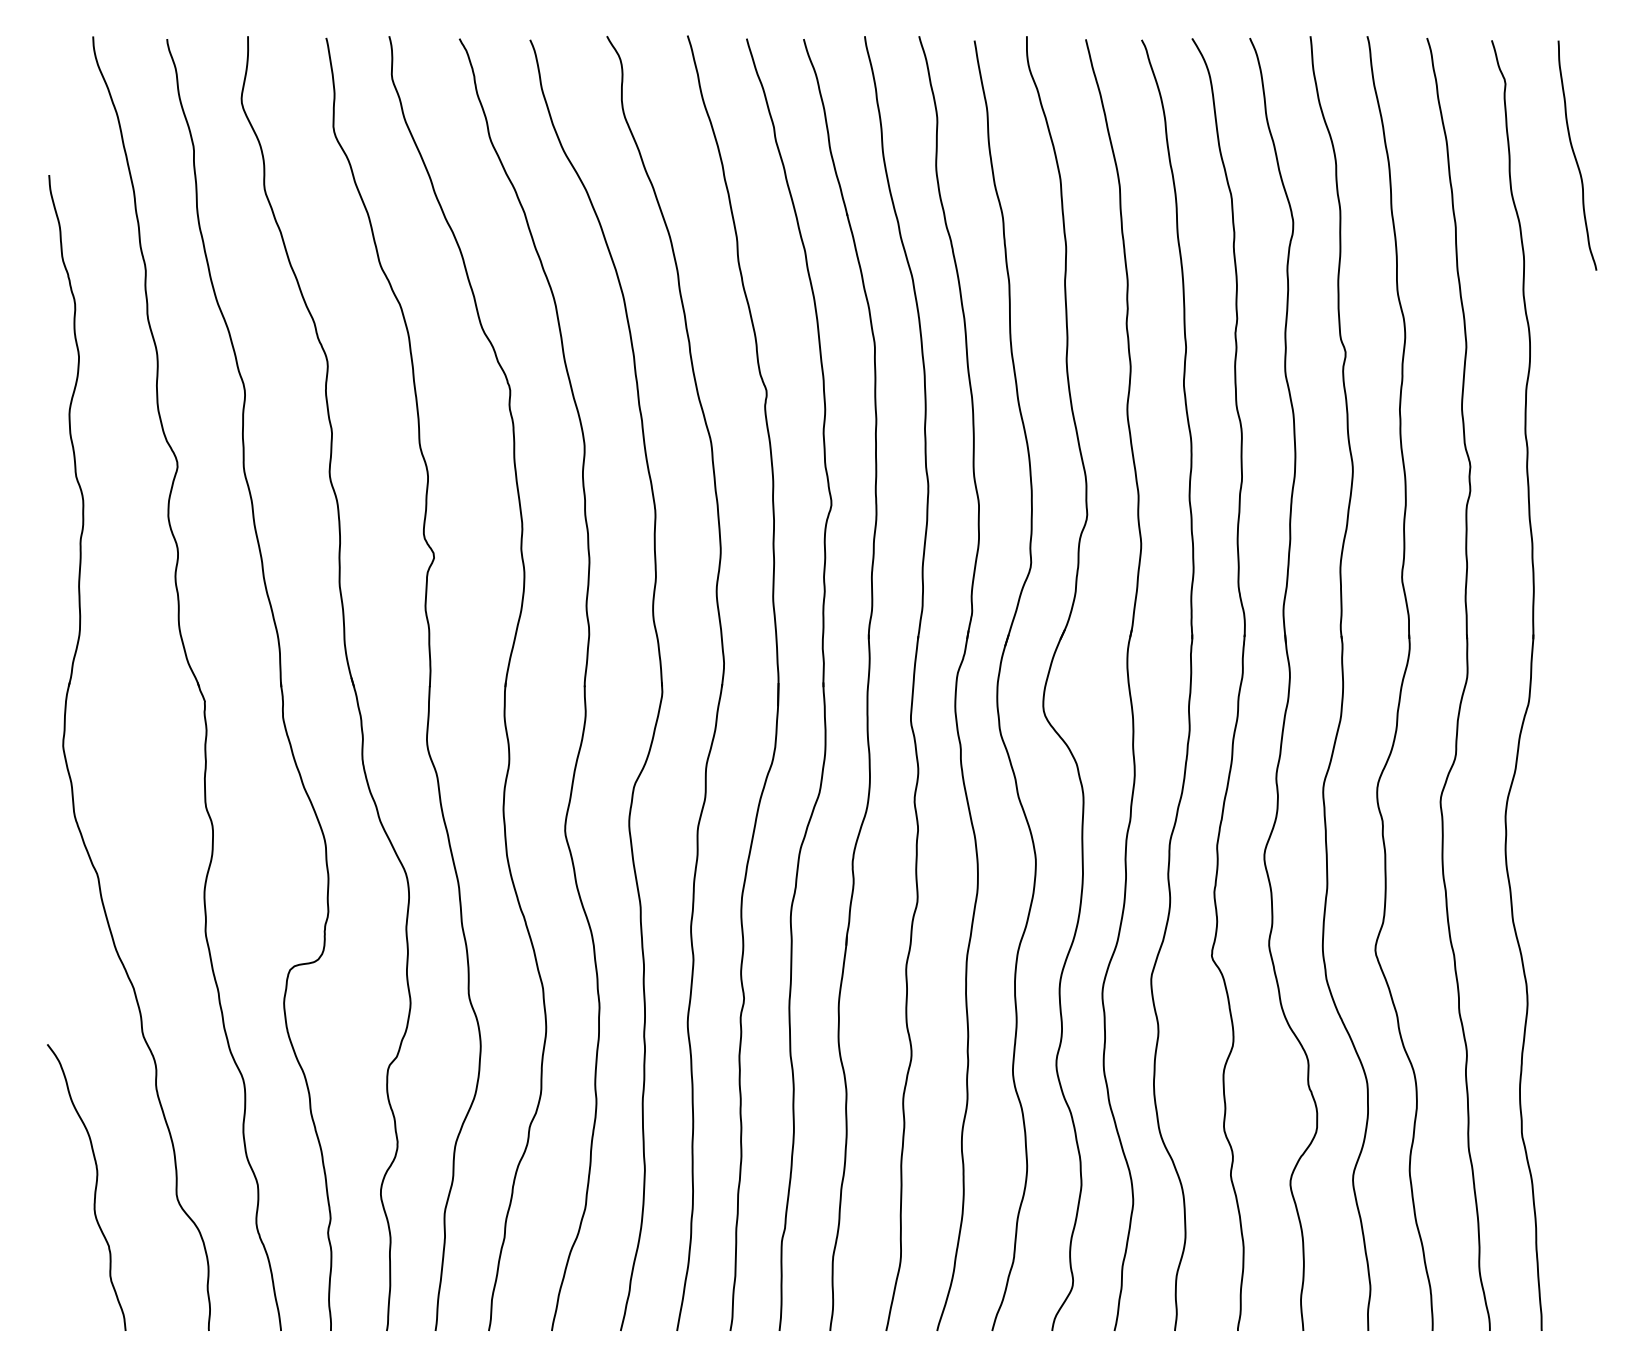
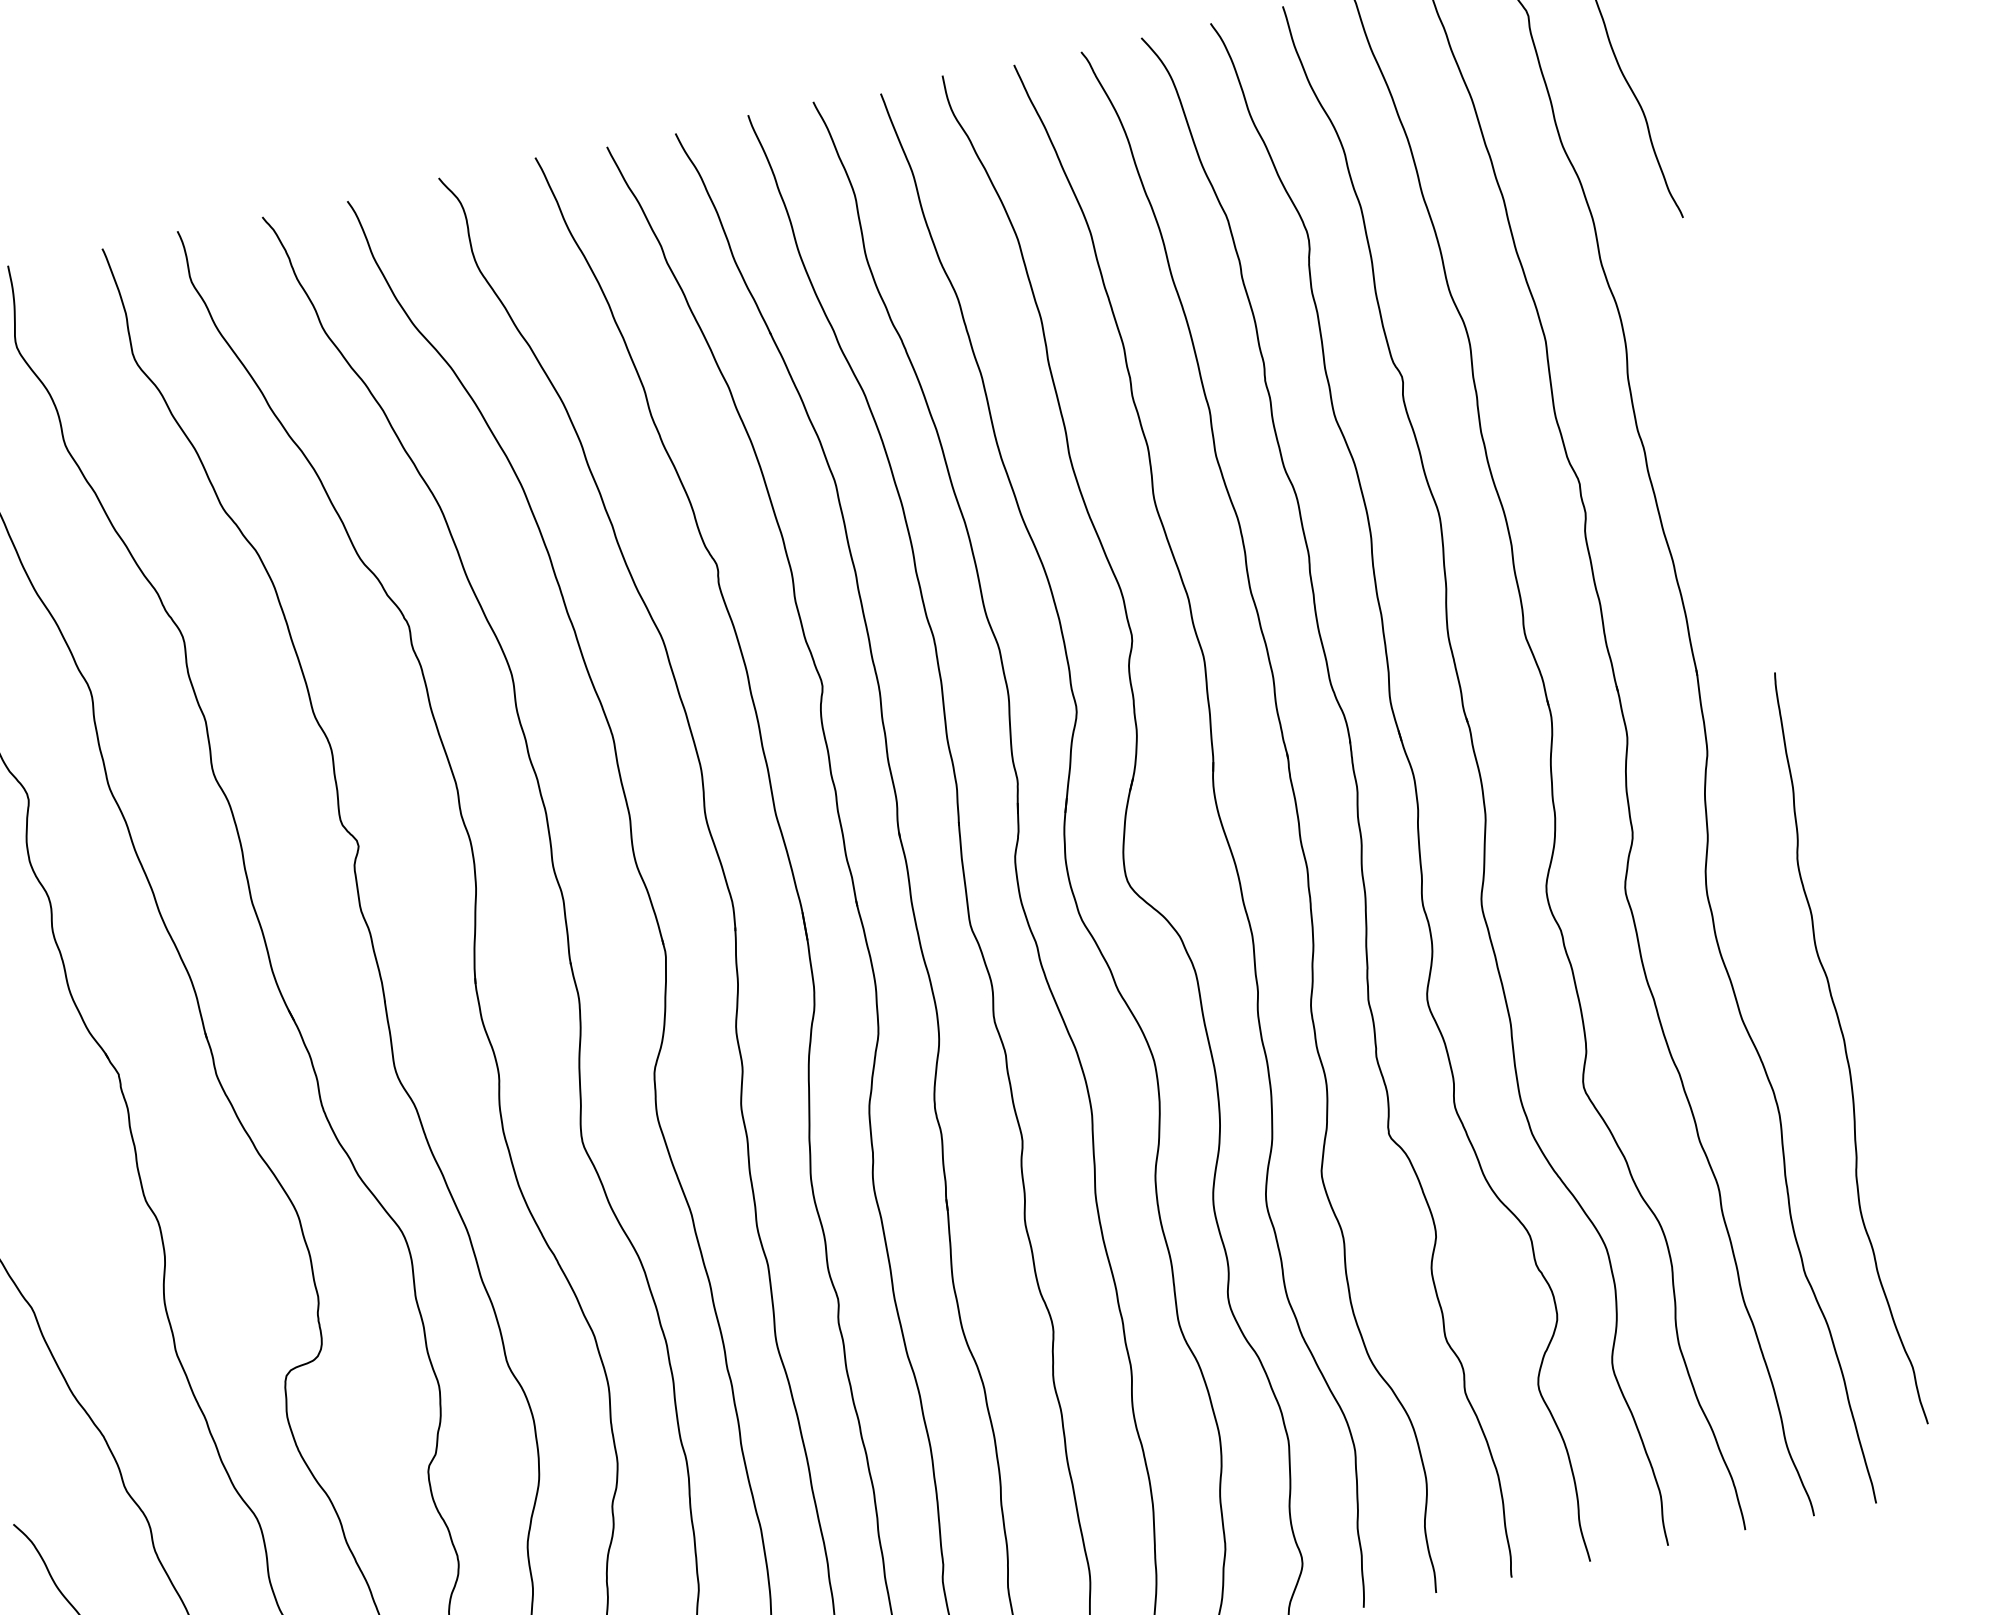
curve: (1590, 962) -> (1844, 1049), added

